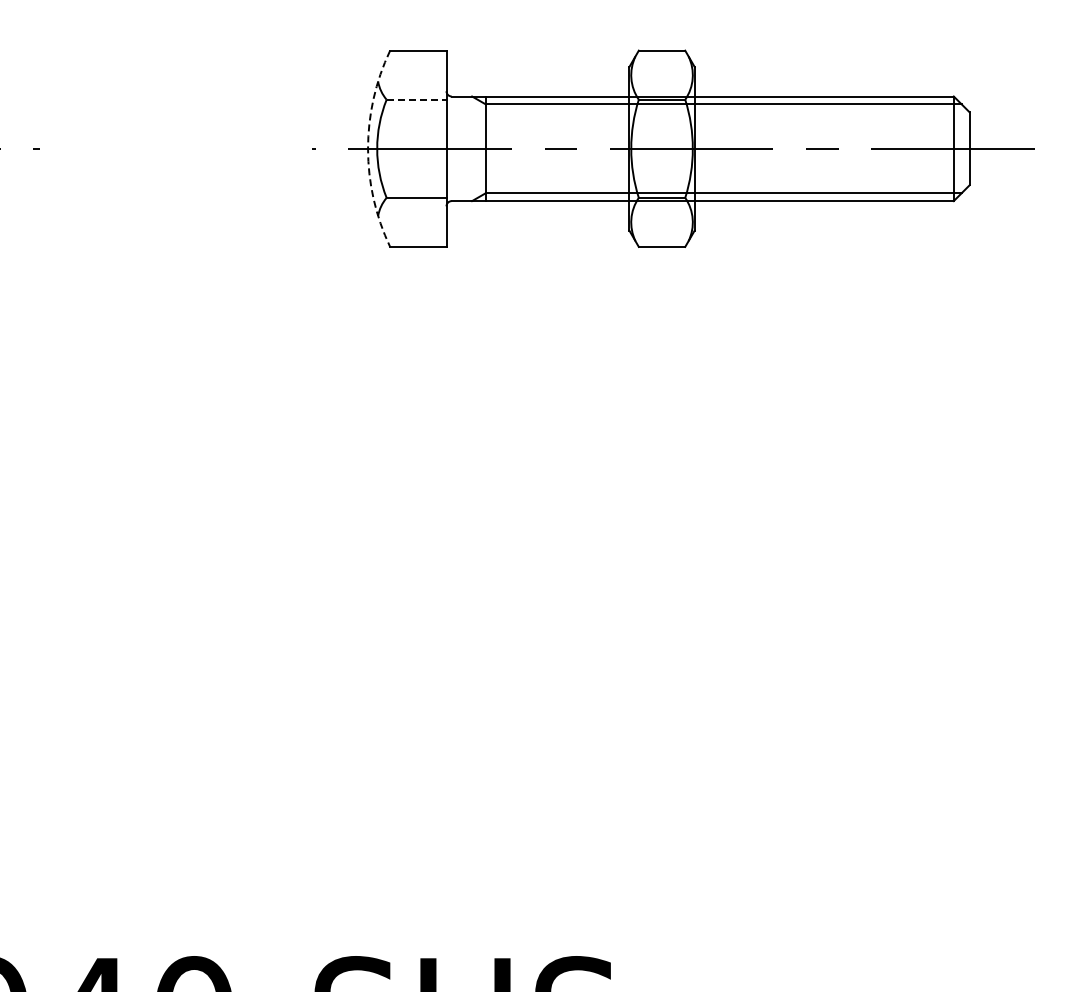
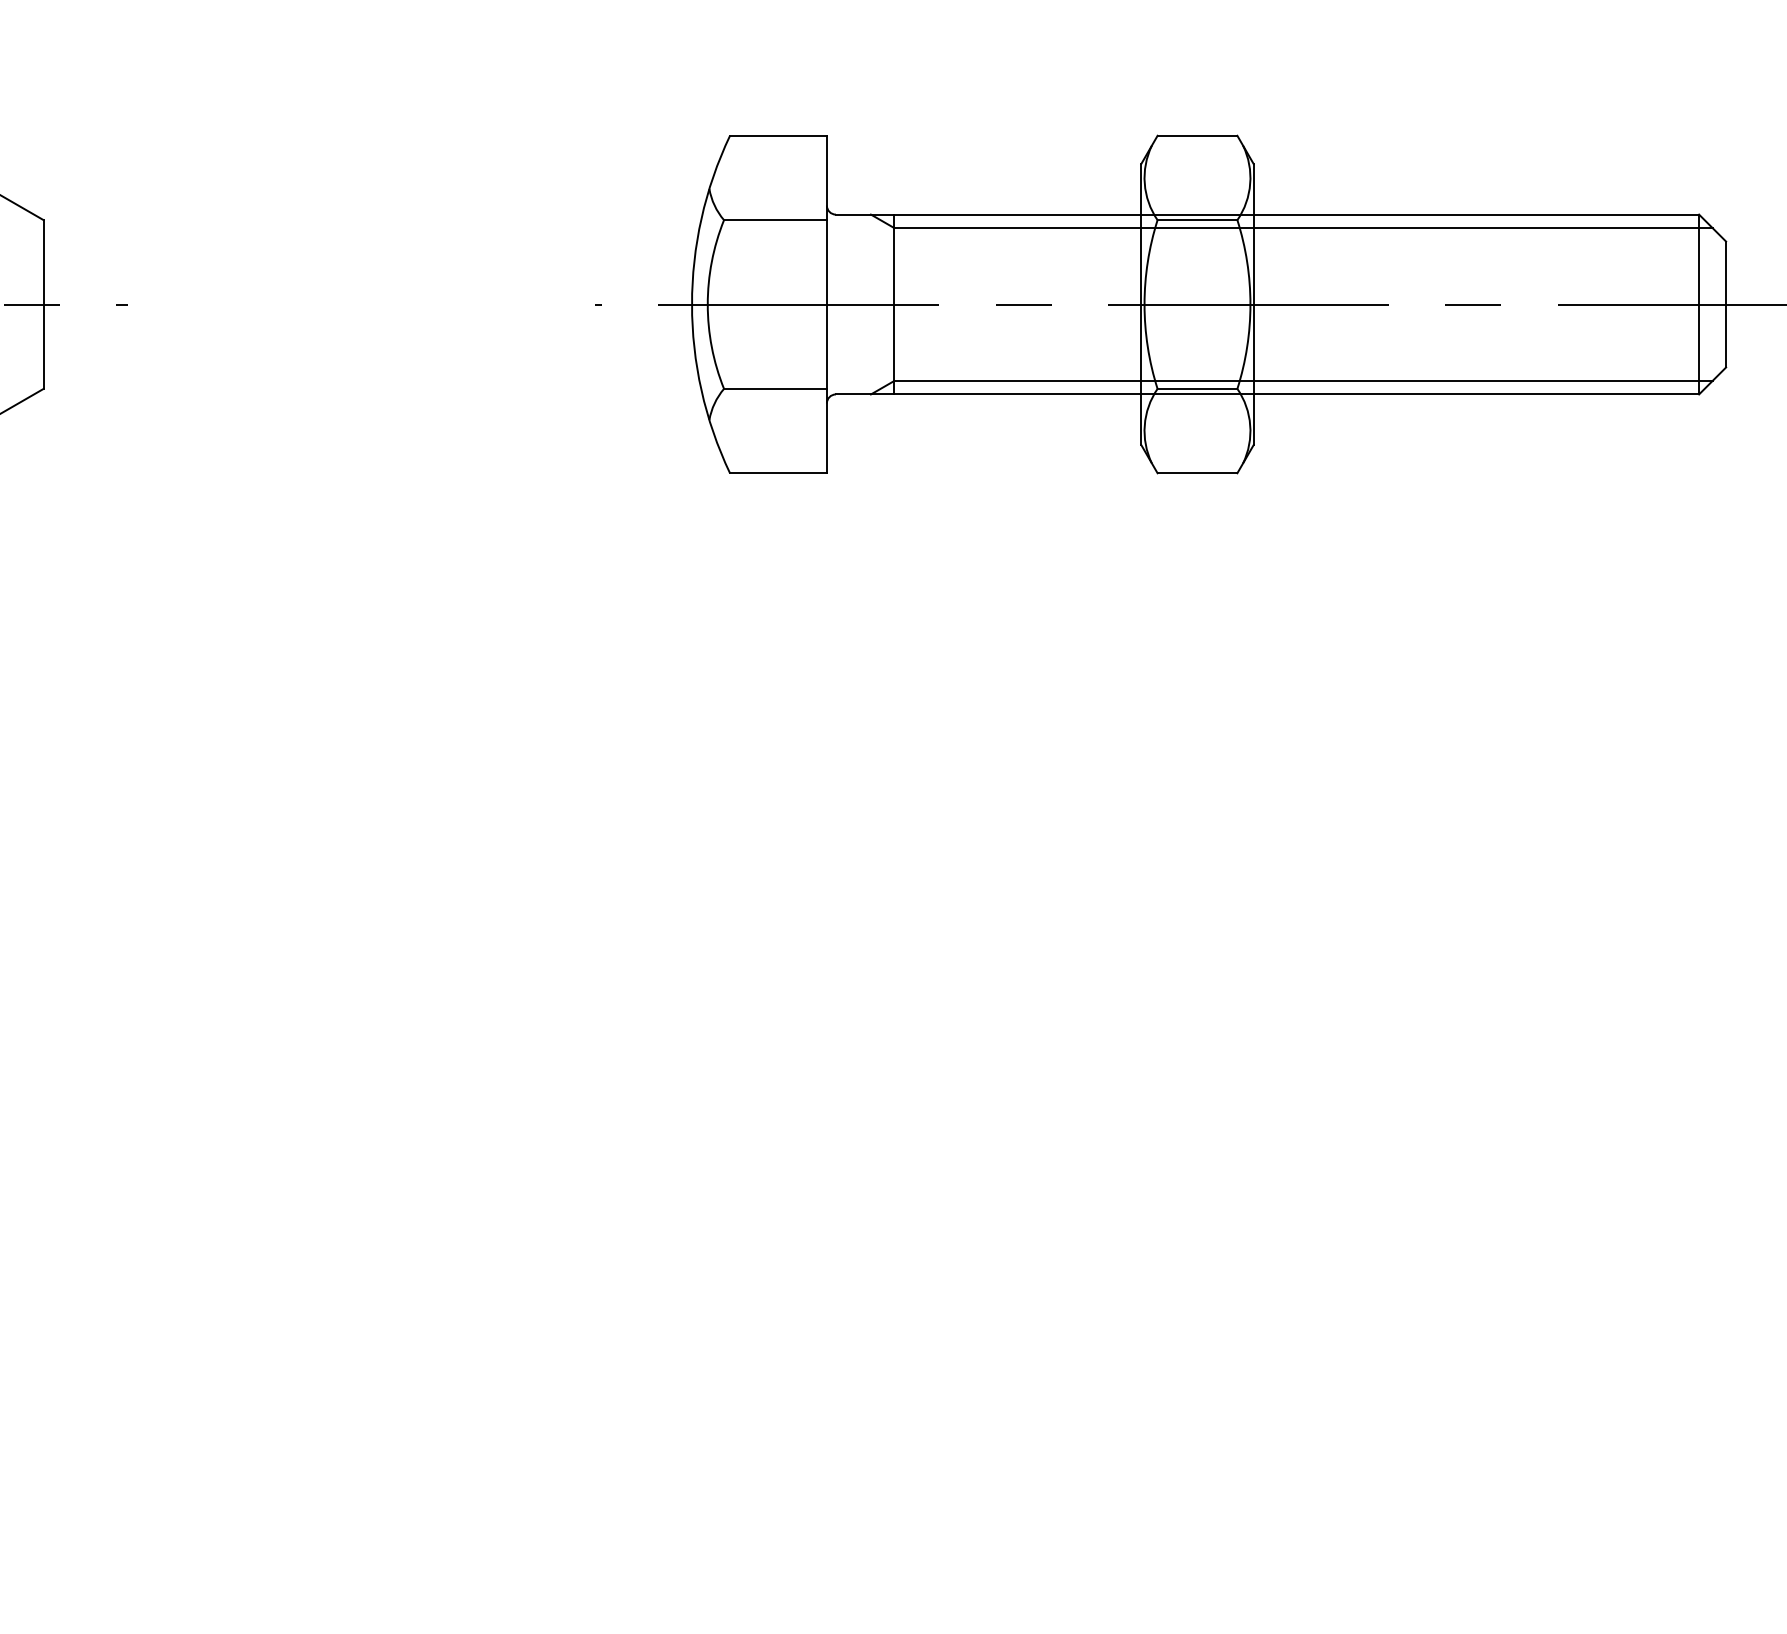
line: (416, 99) -> (775, 219), dashed -> solid
arc: (368, 148) -> (692, 303), dashed -> solid

